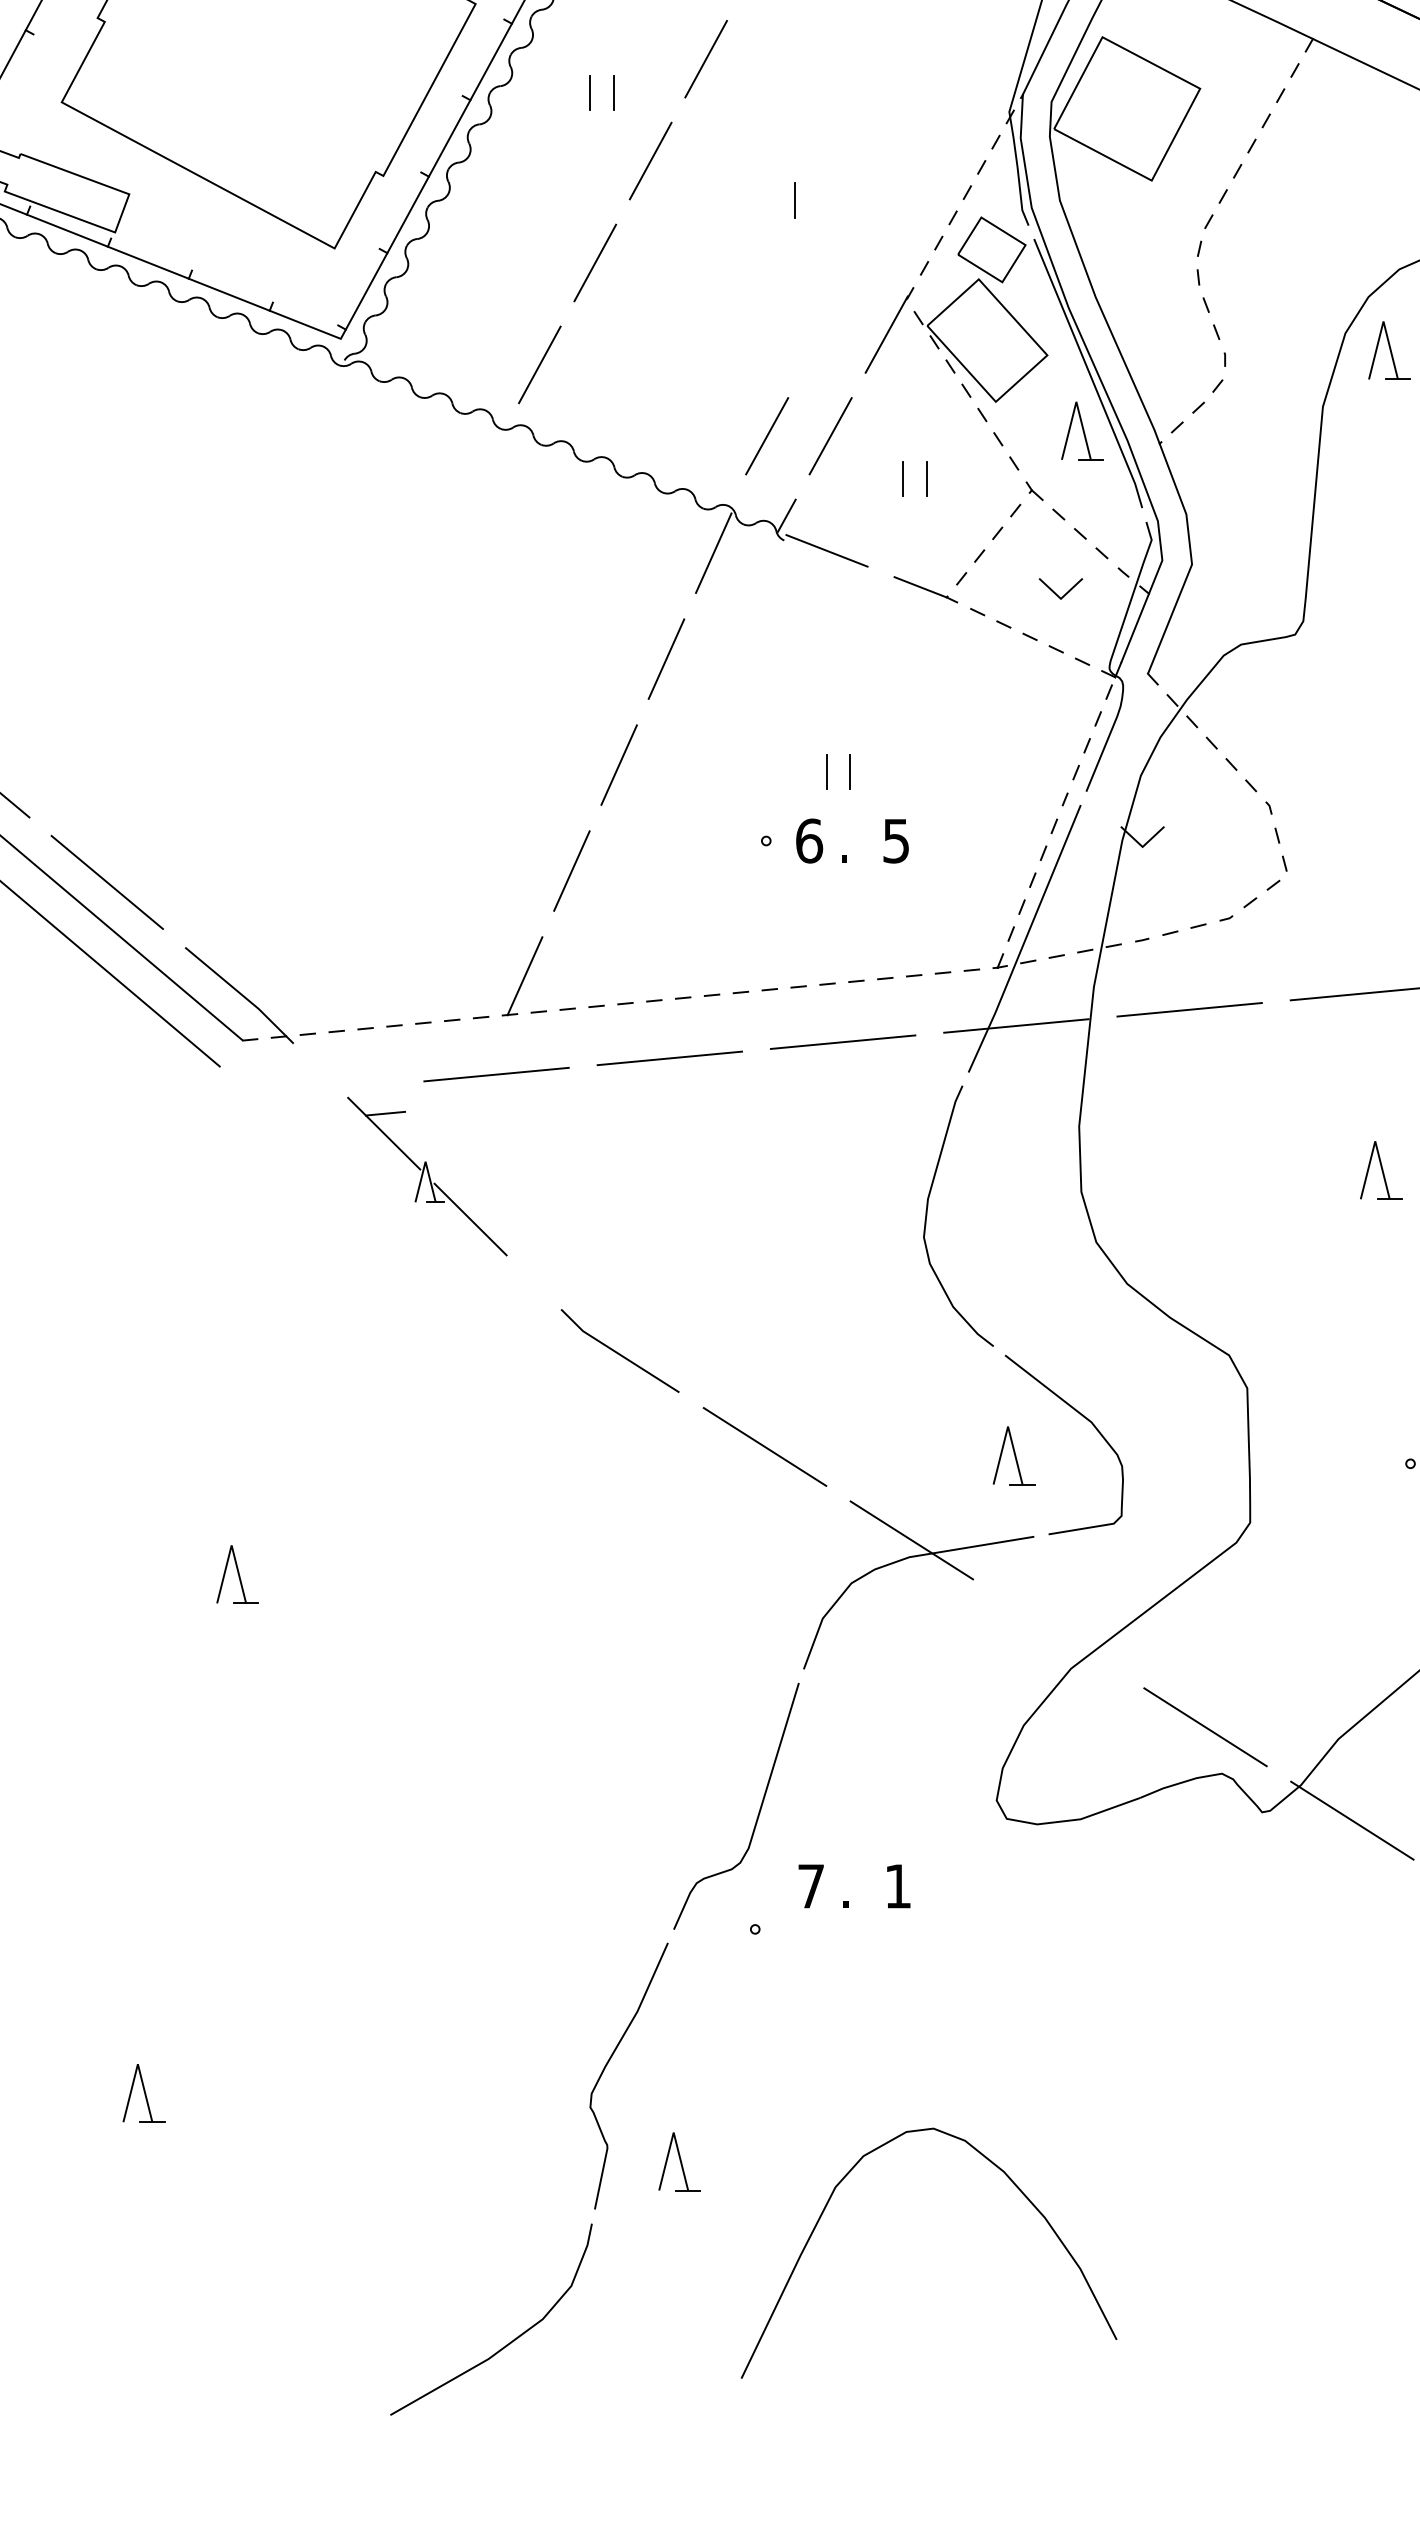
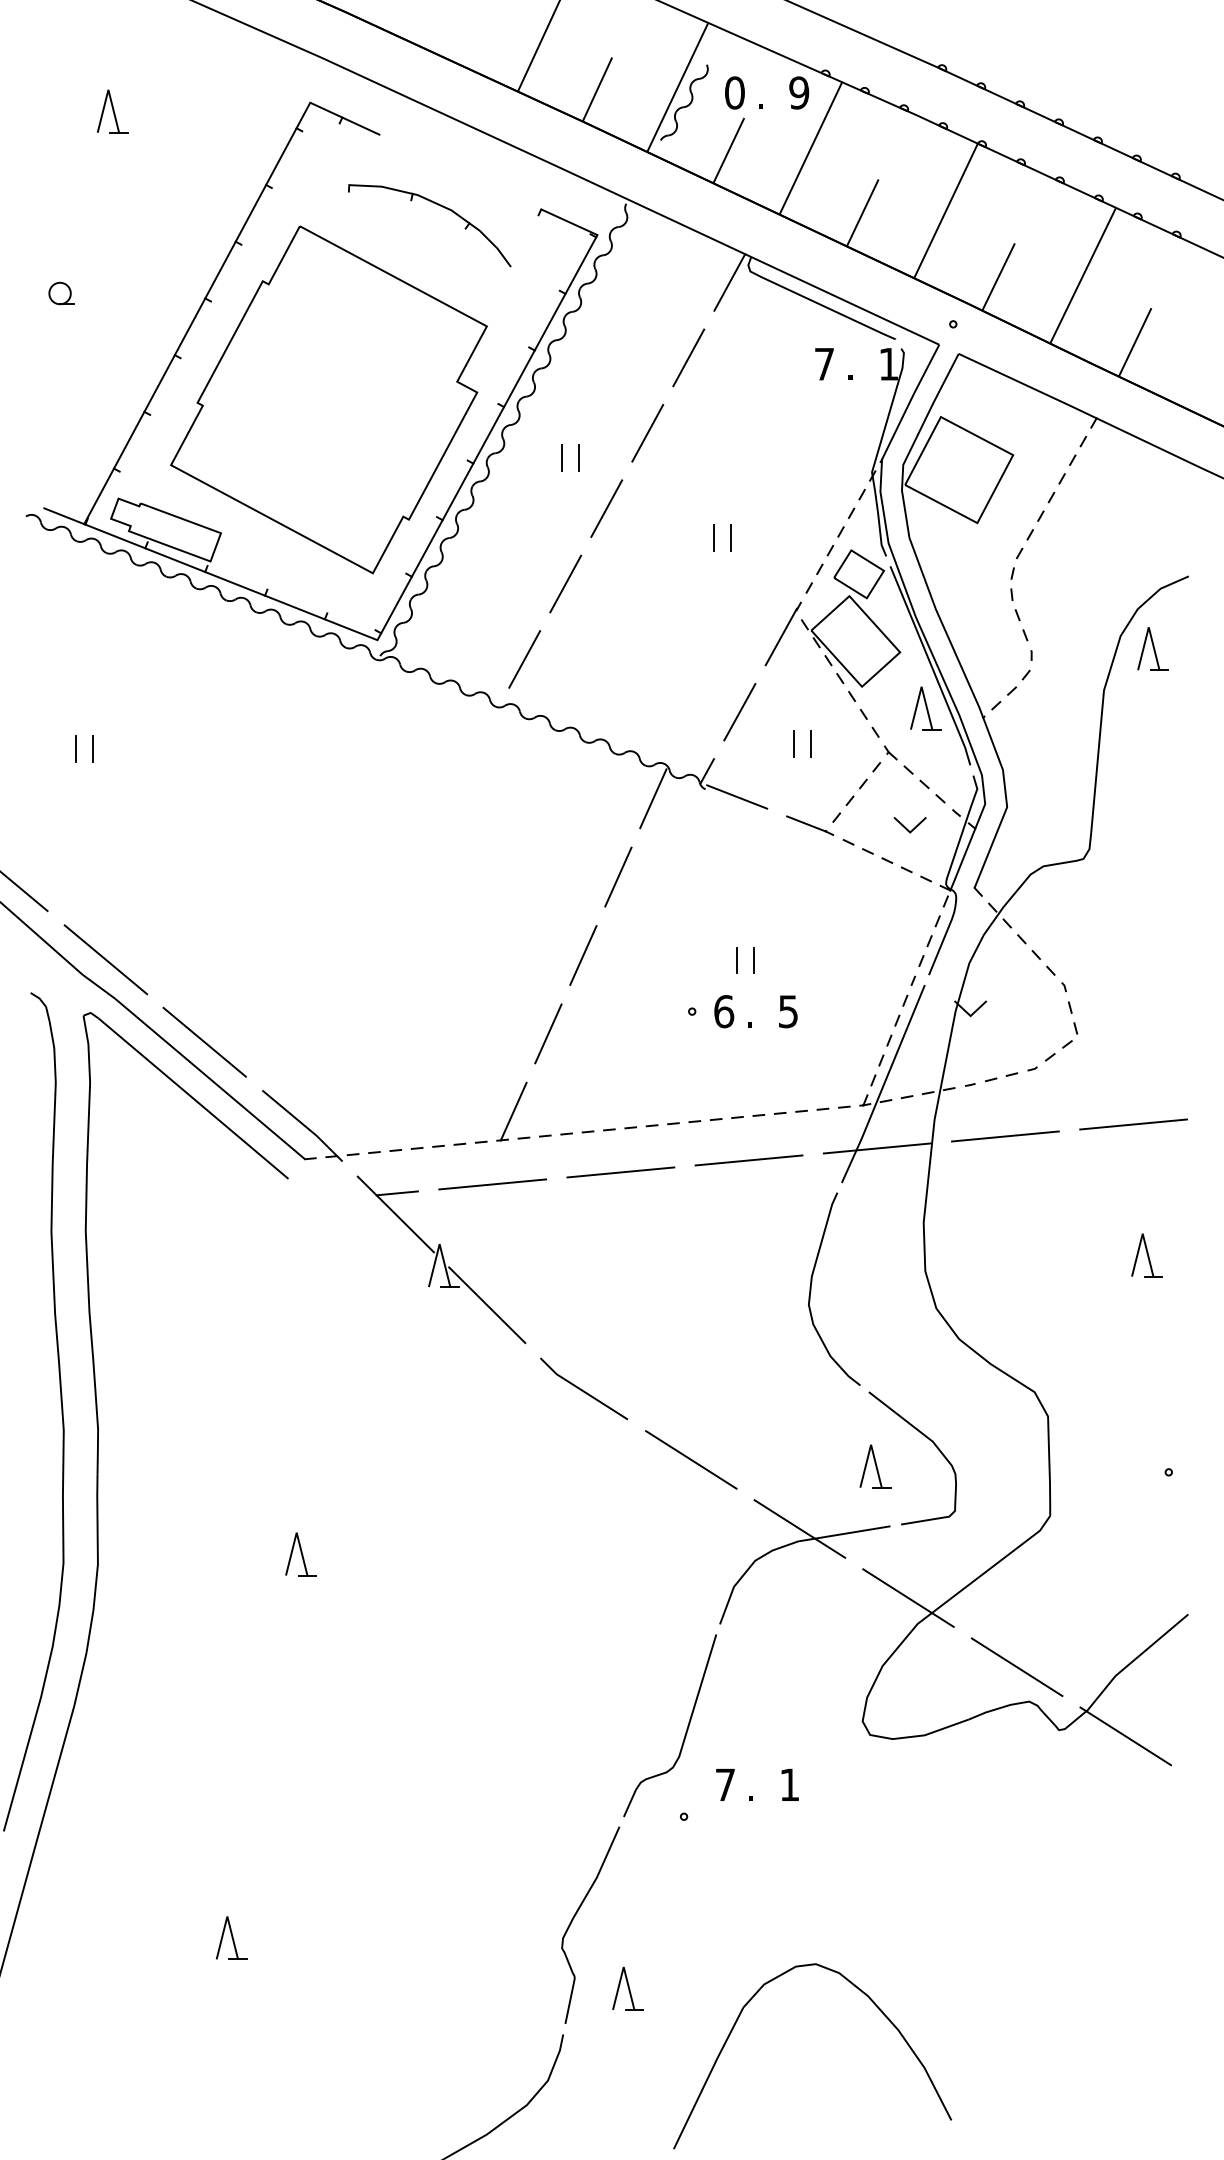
line: (818, 200) -> (730, 537), added
line: (766, 436) -> (692, 712), removed
part: (427, 1176) -> (441, 1259), size x1.43
line: (1058, 1632) -> (908, 1597), added

